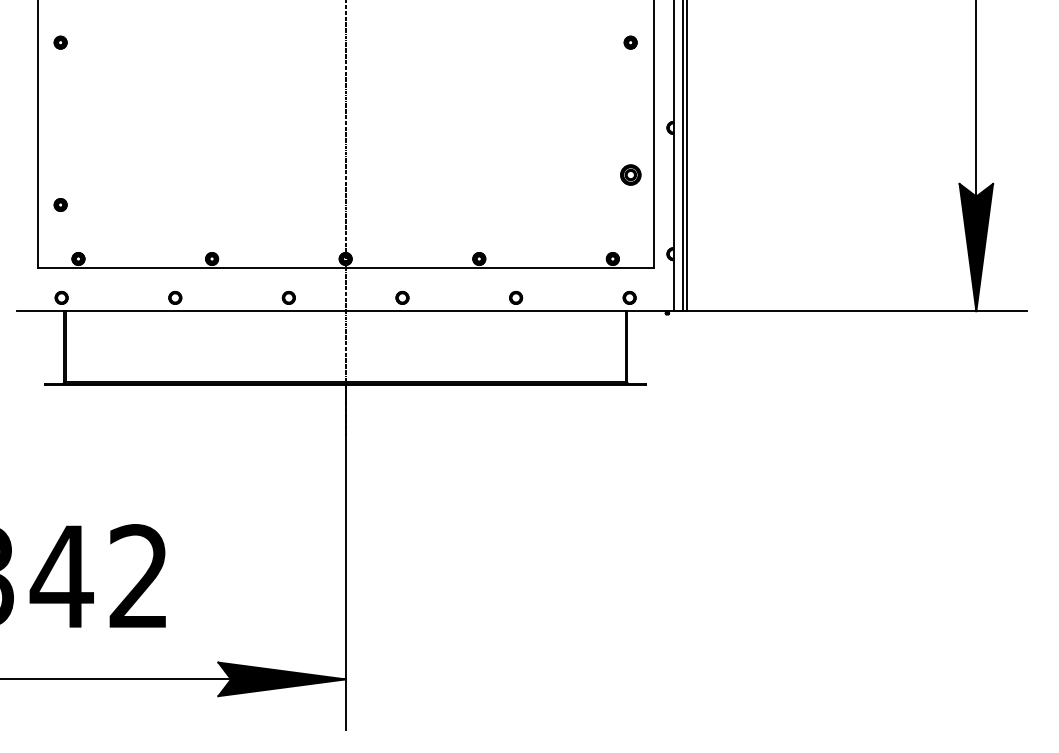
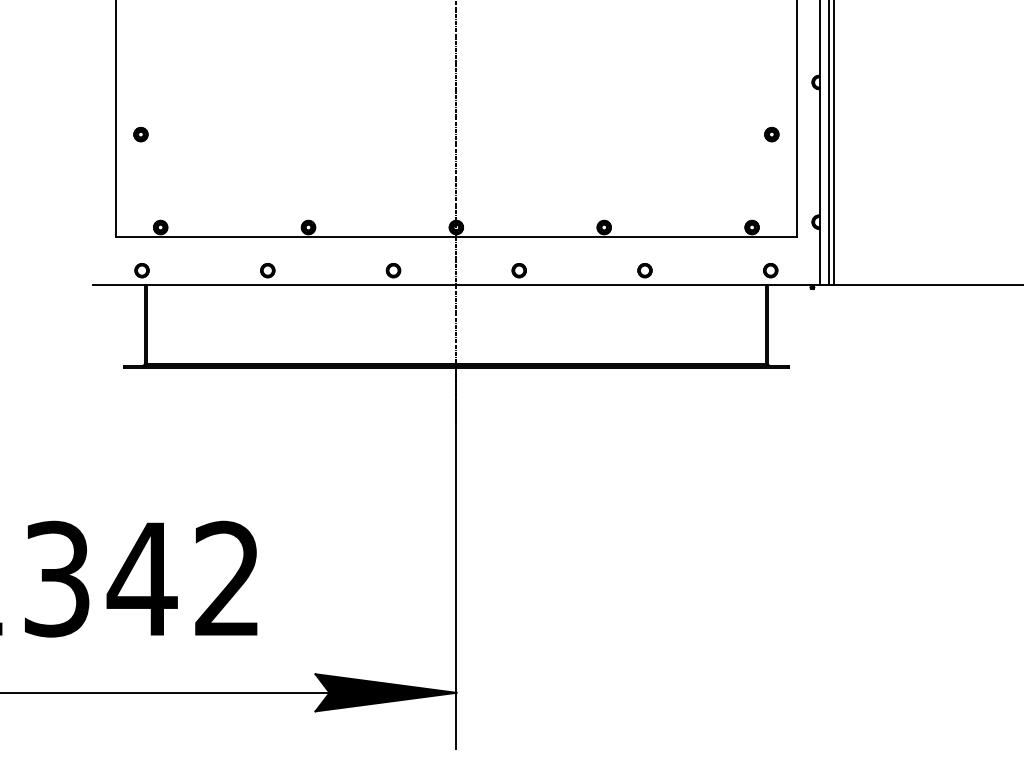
part: (630, 174) -> (771, 134), size x0.62
part: (60, 204) -> (140, 134), moved

